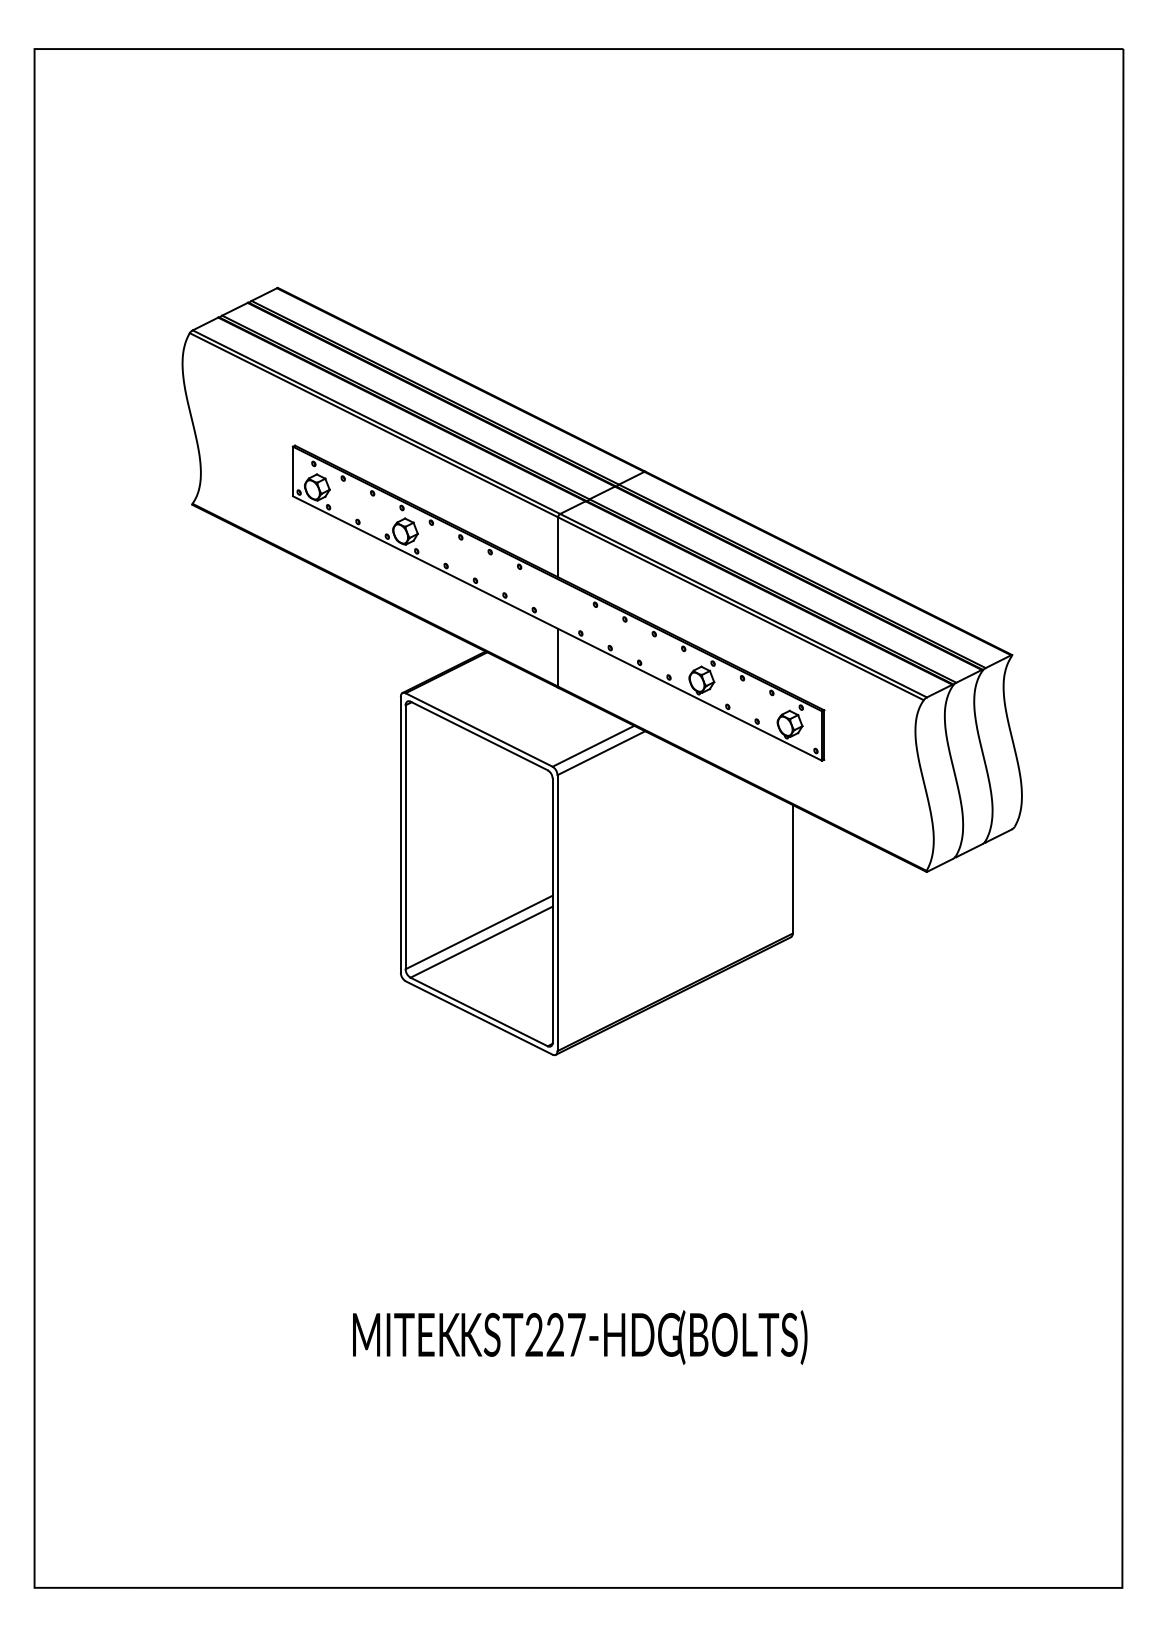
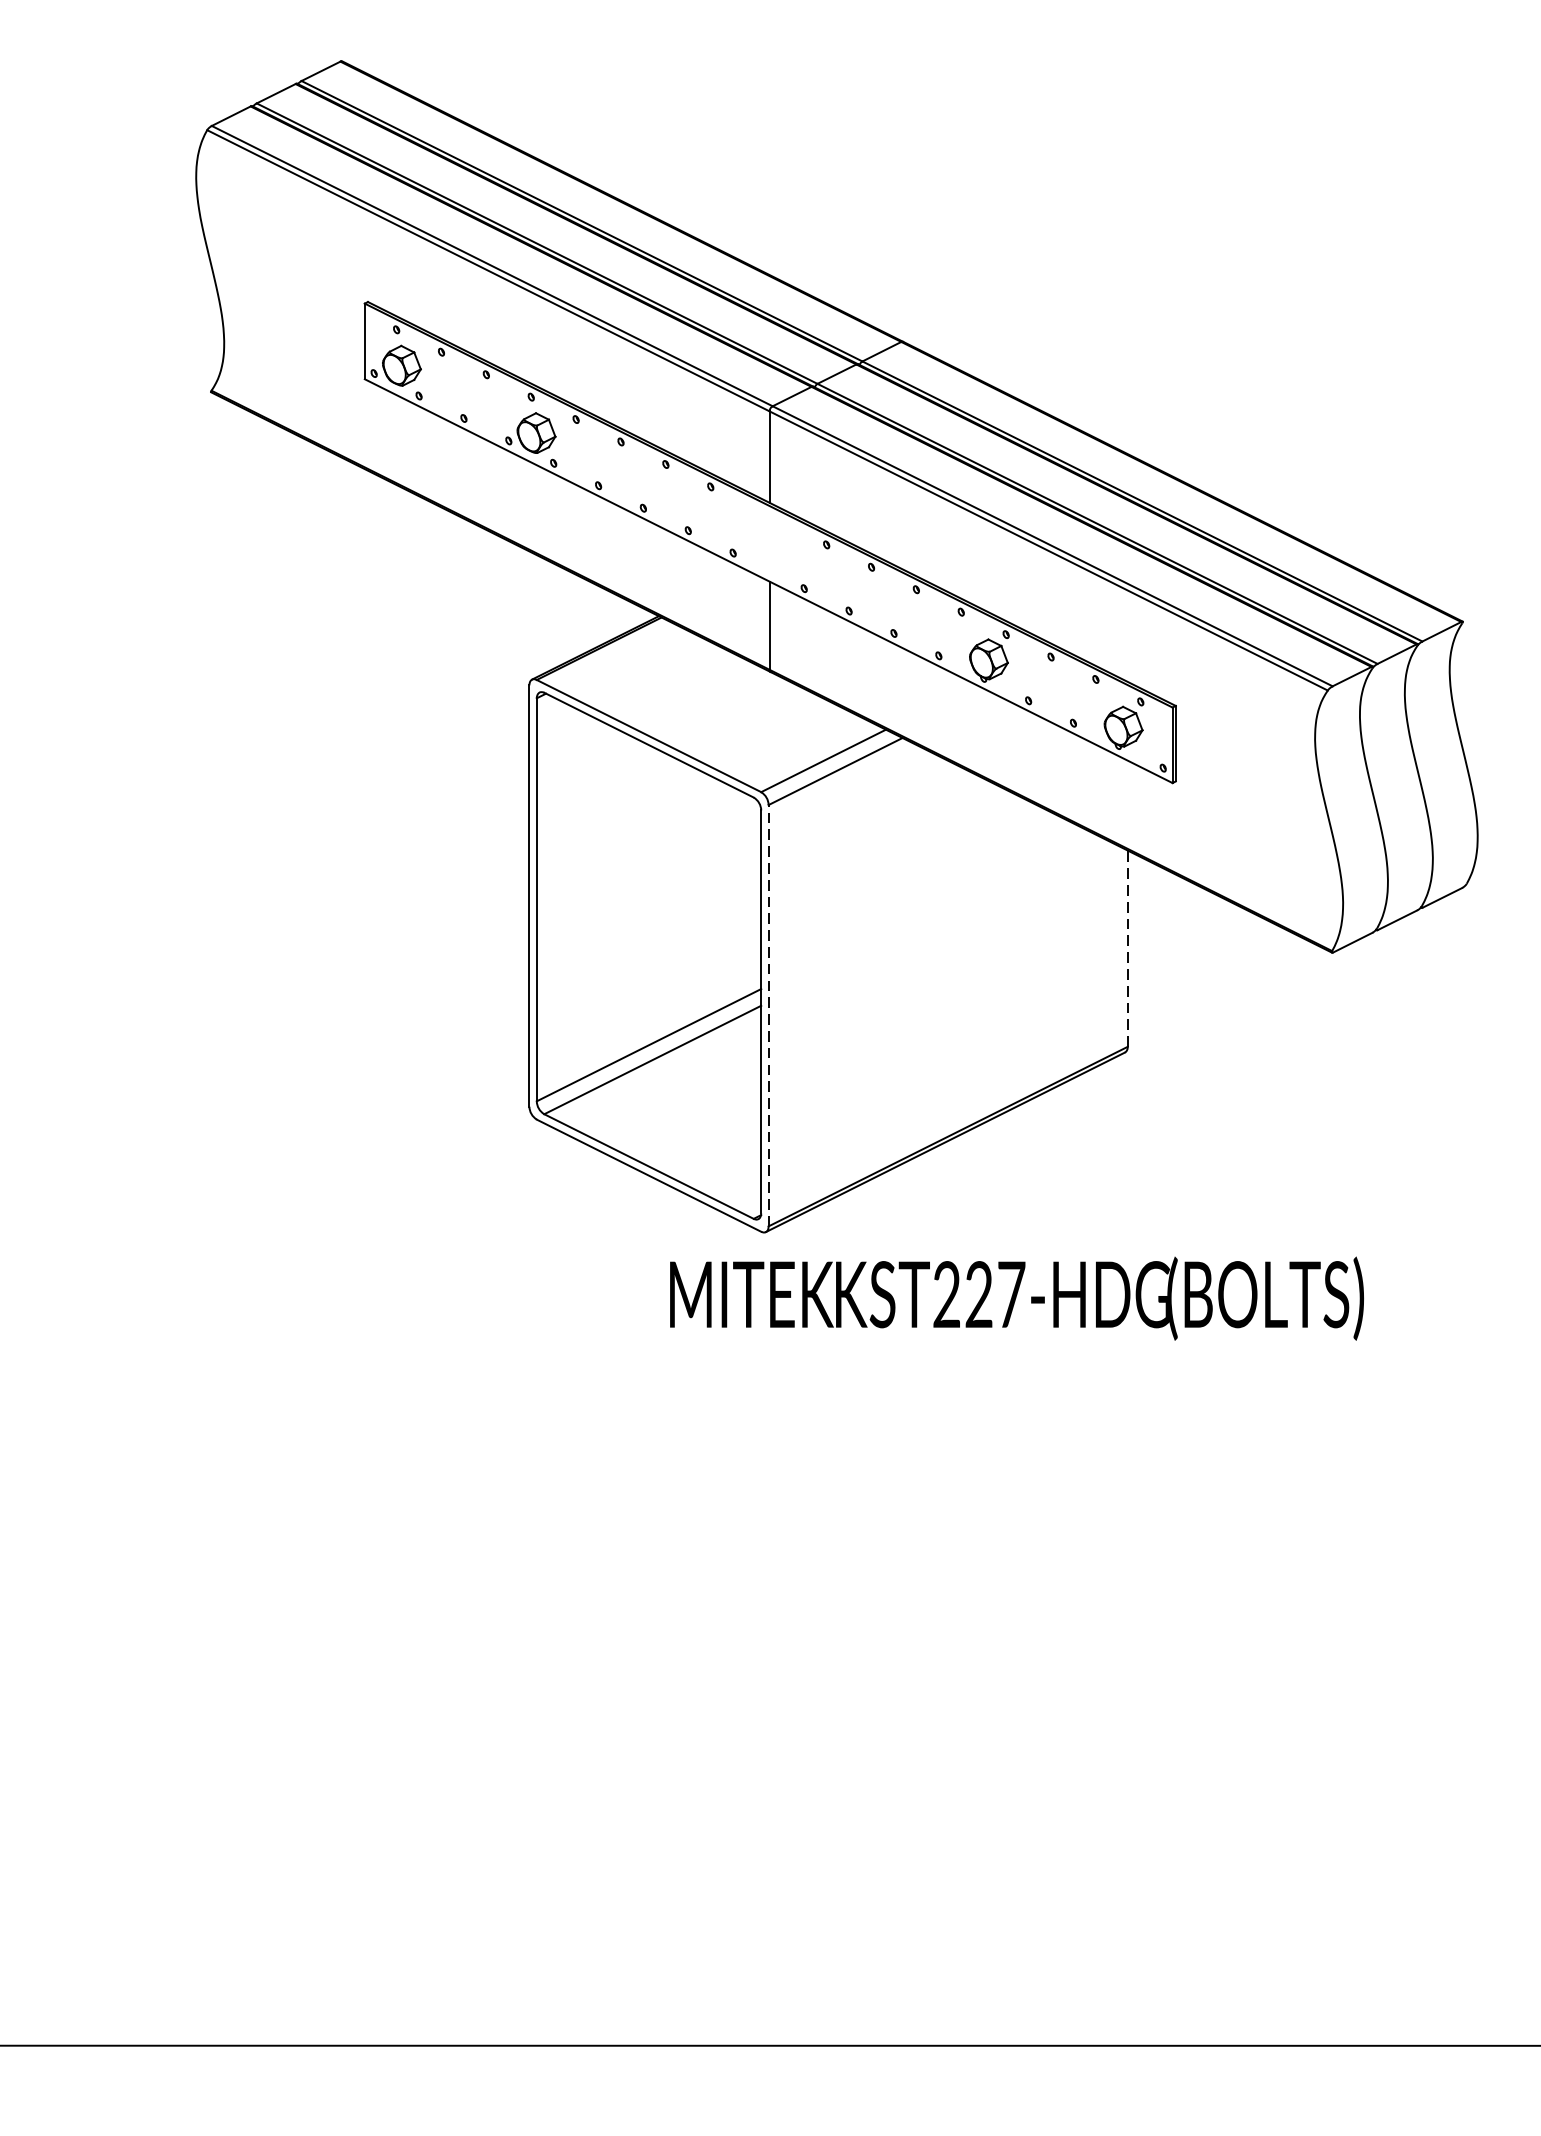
line: (792, 868) -> (1127, 947), solid -> dashed
line: (557, 913) -> (768, 1016), solid -> dashed
text: (580, 1337) -> (1017, 1298), moved

